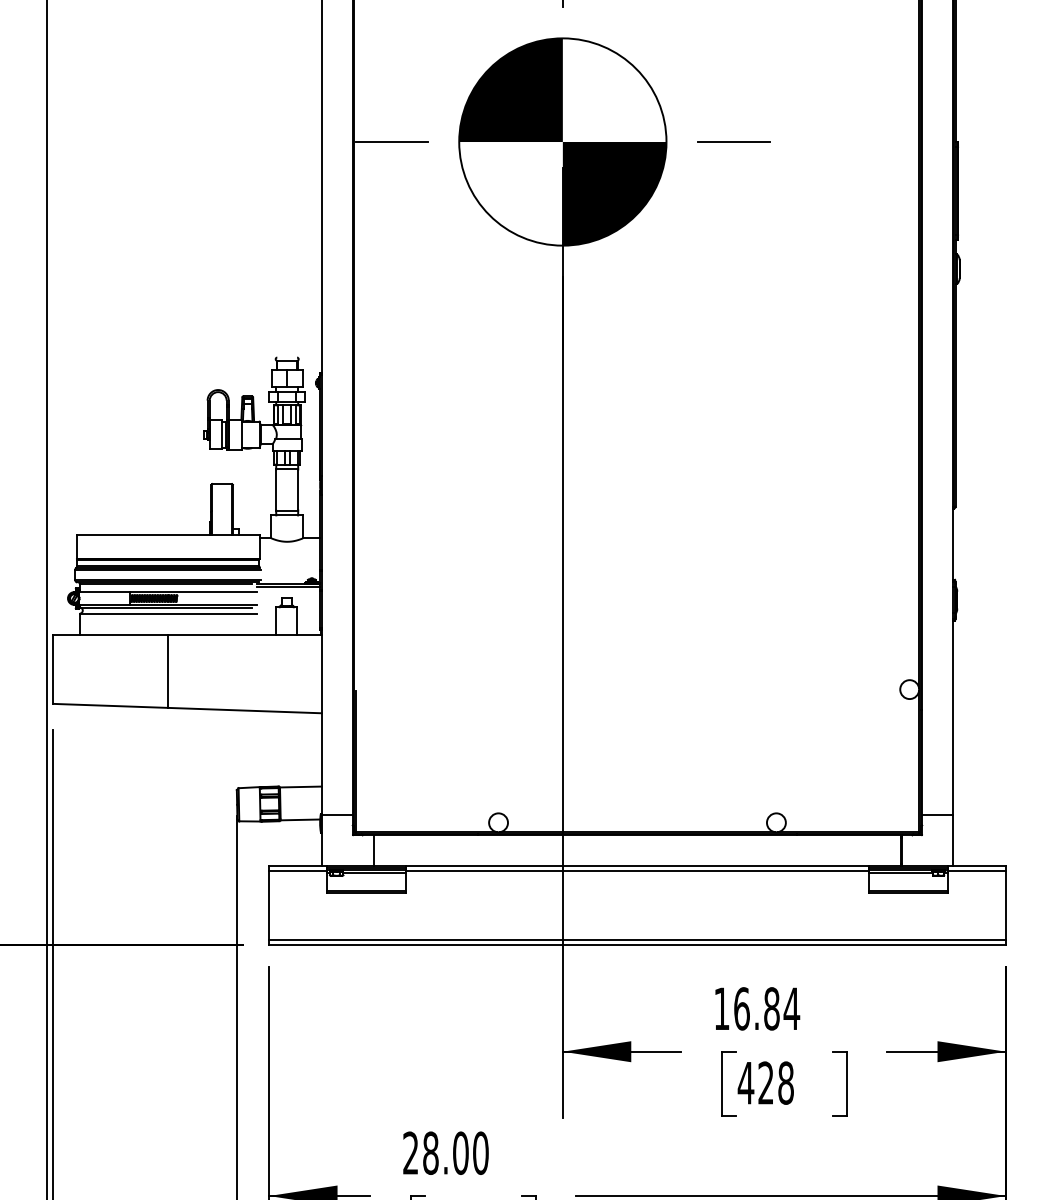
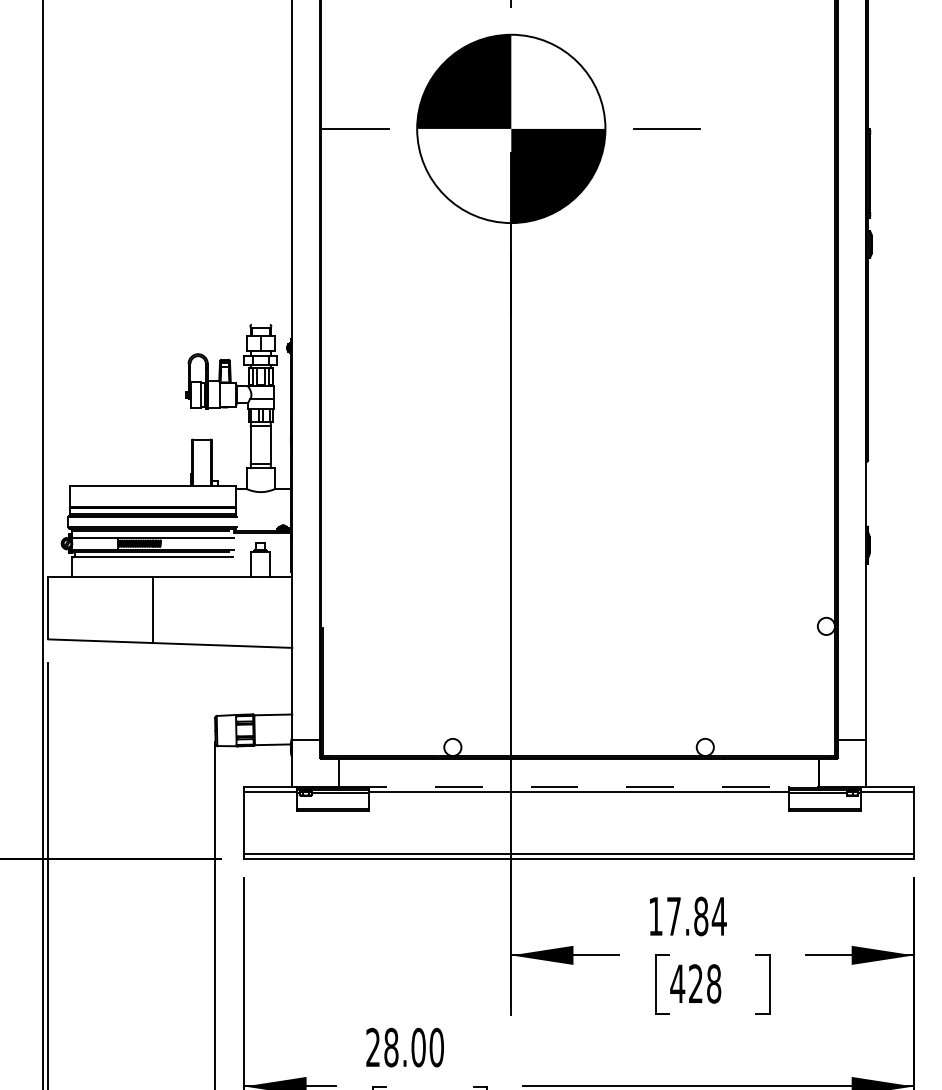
line: (637, 866) -> (579, 787), solid -> dashed
text: (741, 1008) -> (673, 916), 16.84 -> 17.84

